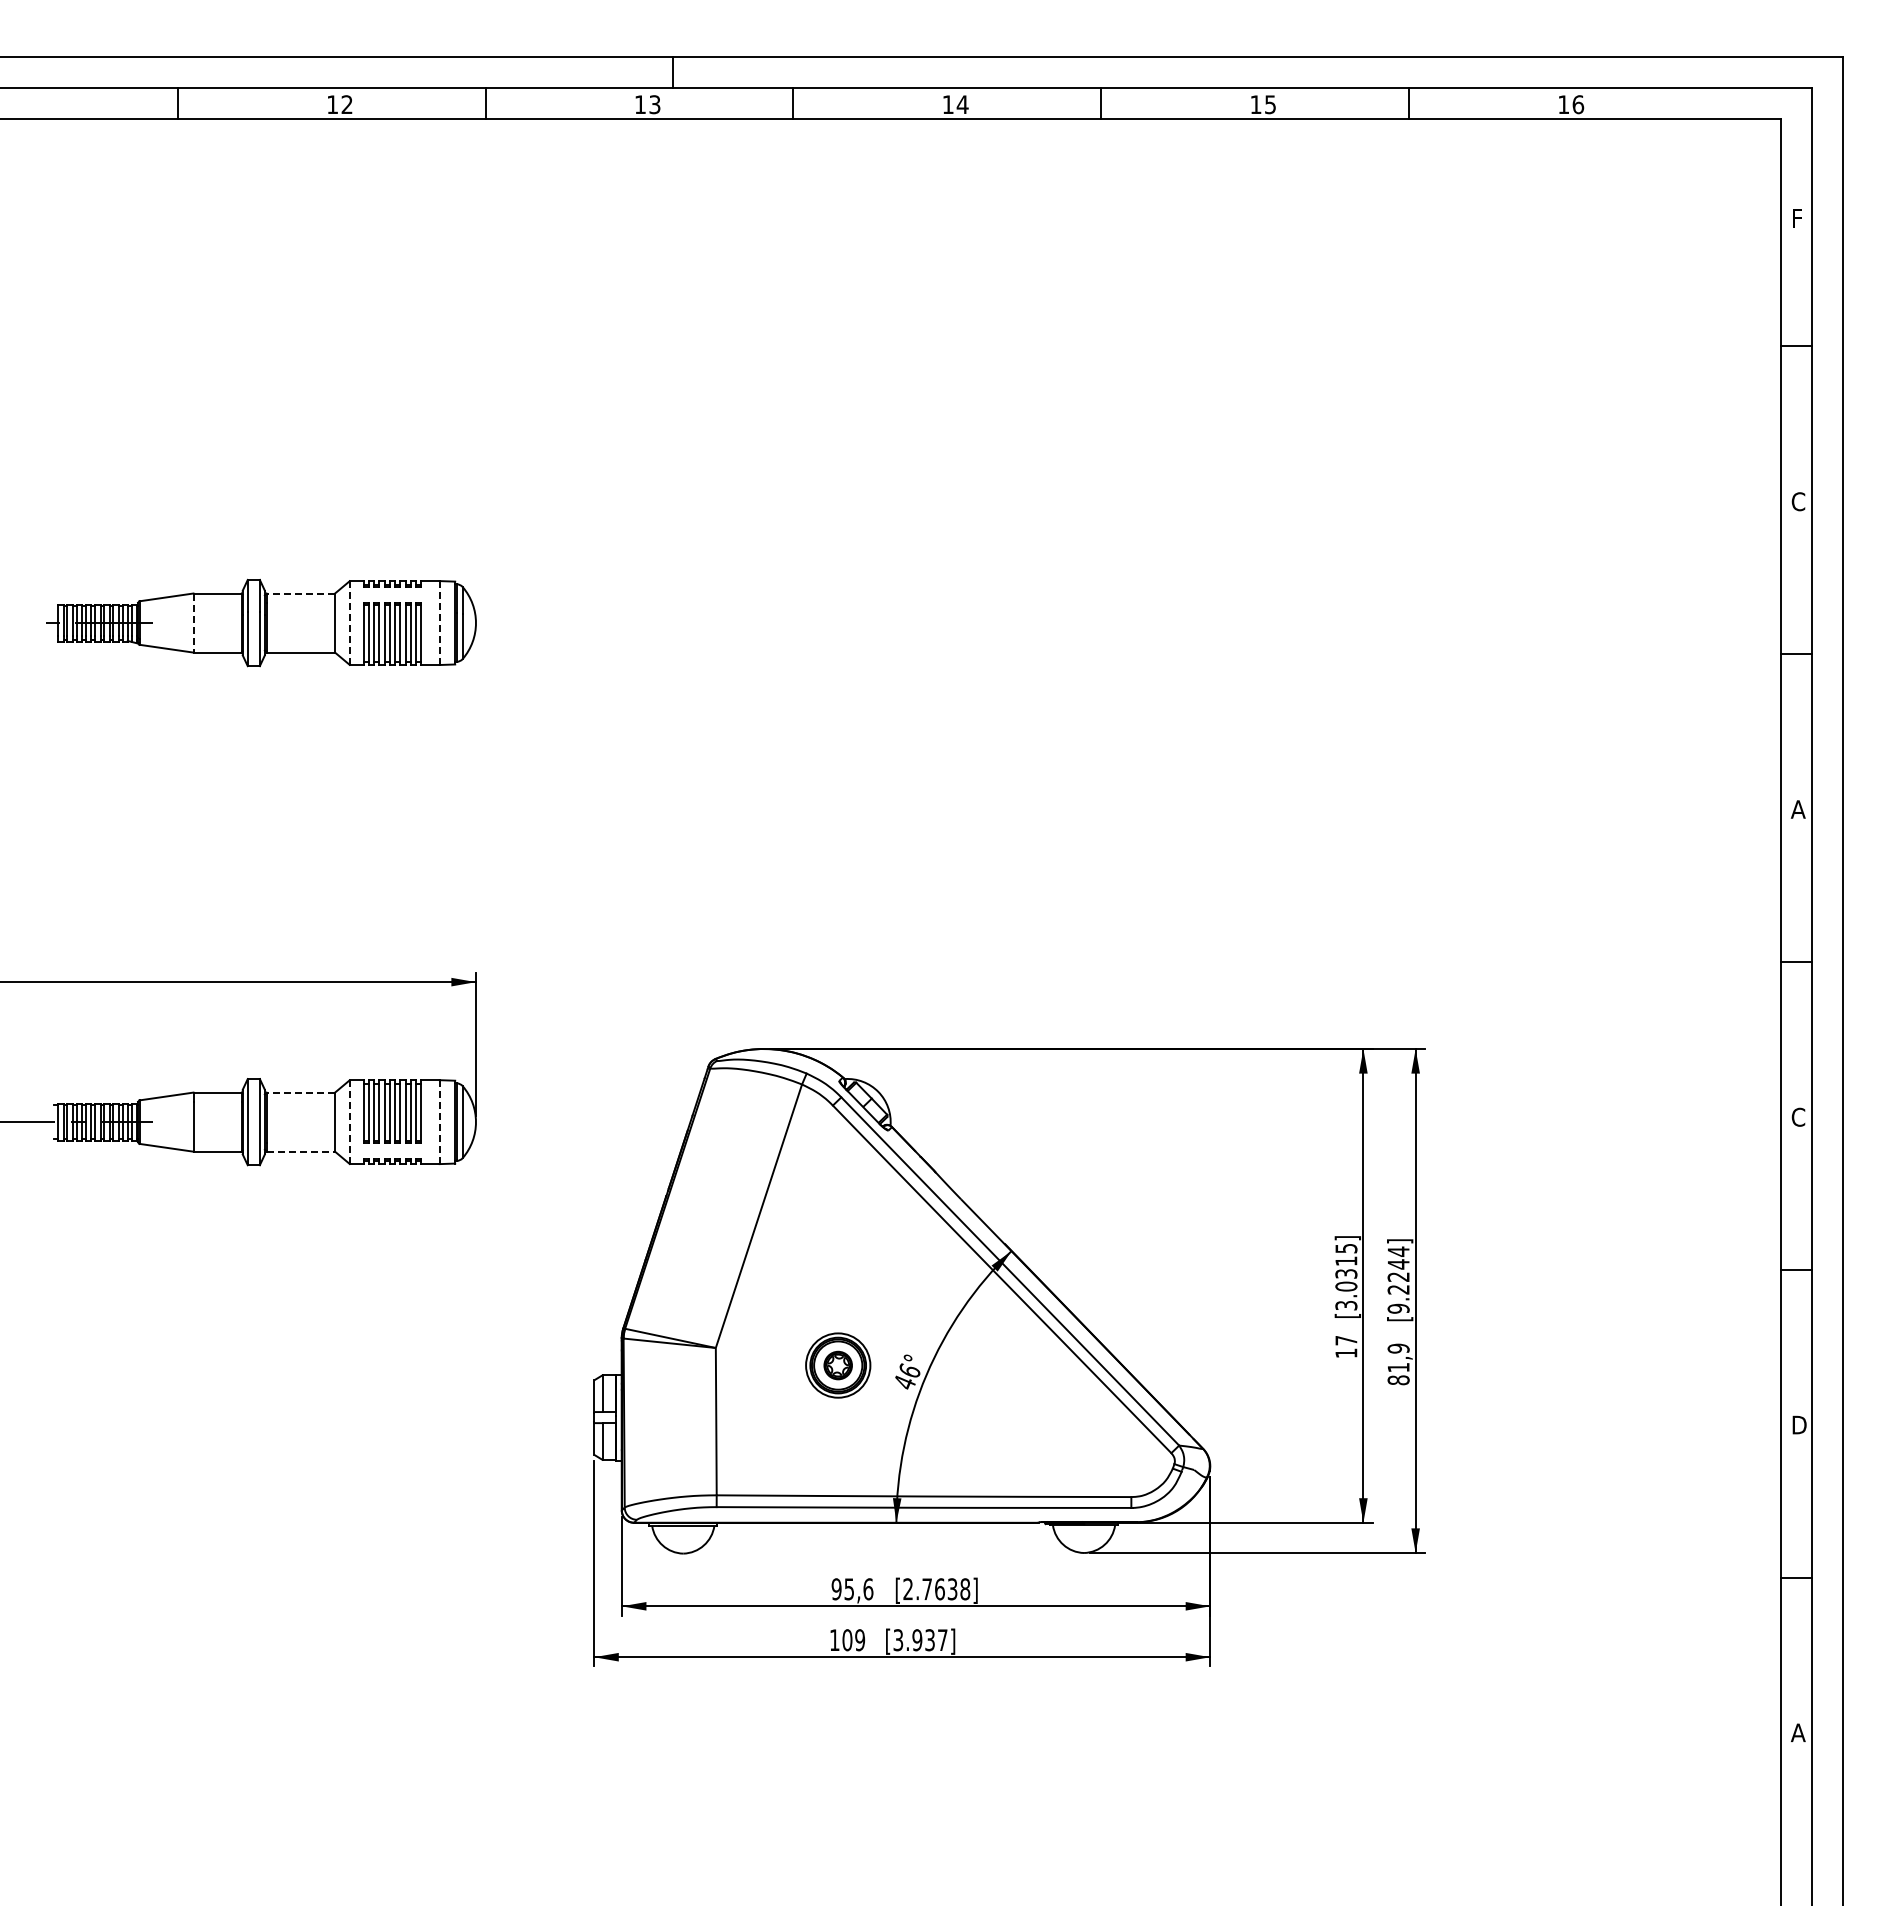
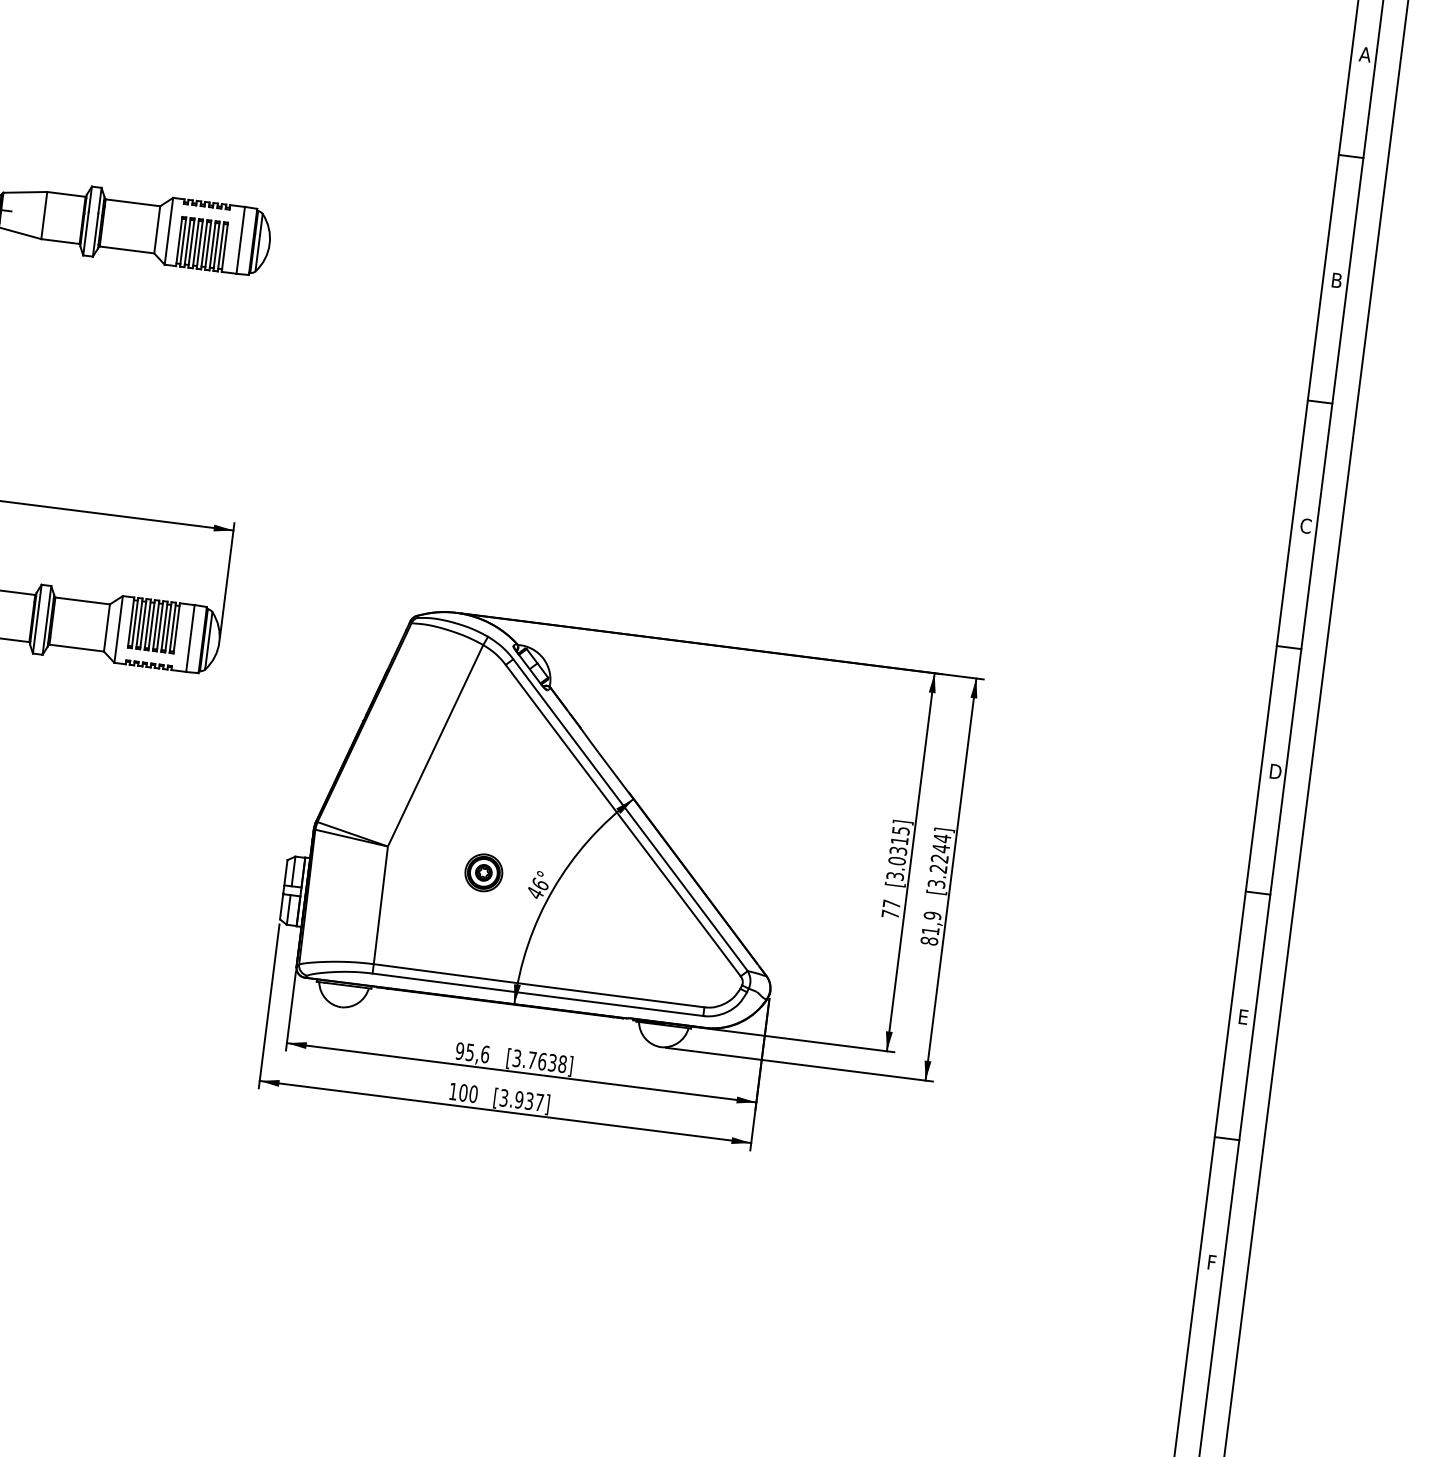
text: (1797, 218) -> (1364, 54), F -> A
text: (1798, 501) -> (1336, 280), C -> B
line: (300, 593) -> (132, 202), dashed -> solid
line: (193, 623) -> (44, 215), dashed -> solid
line: (349, 623) -> (168, 231), dashed -> solid
line: (439, 623) -> (240, 240), dashed -> solid
text: (1797, 809) -> (1305, 525), A -> C
line: (300, 1092) -> (82, 600), dashed -> solid
text: (1798, 1116) -> (1274, 770), C -> D
line: (349, 1122) -> (118, 629), dashed -> solid
line: (439, 1122) -> (190, 638), dashed -> solid
line: (301, 1151) -> (77, 648), dashed -> solid
text: (1398, 1308) -> (936, 883), [9.2244] -> [3.2244]
text: (1346, 1352) -> (890, 913), 17 -> 77
part: (838, 1365) -> (484, 872), size x0.71
text: (1799, 1424) -> (1244, 1016), D -> E
text: (907, 1589) -> (516, 1058), [2.7638] -> [3.7638]
text: (860, 1640) -> (473, 1094), 109 -> 100
text: (1798, 1732) -> (1212, 1262), A -> F

